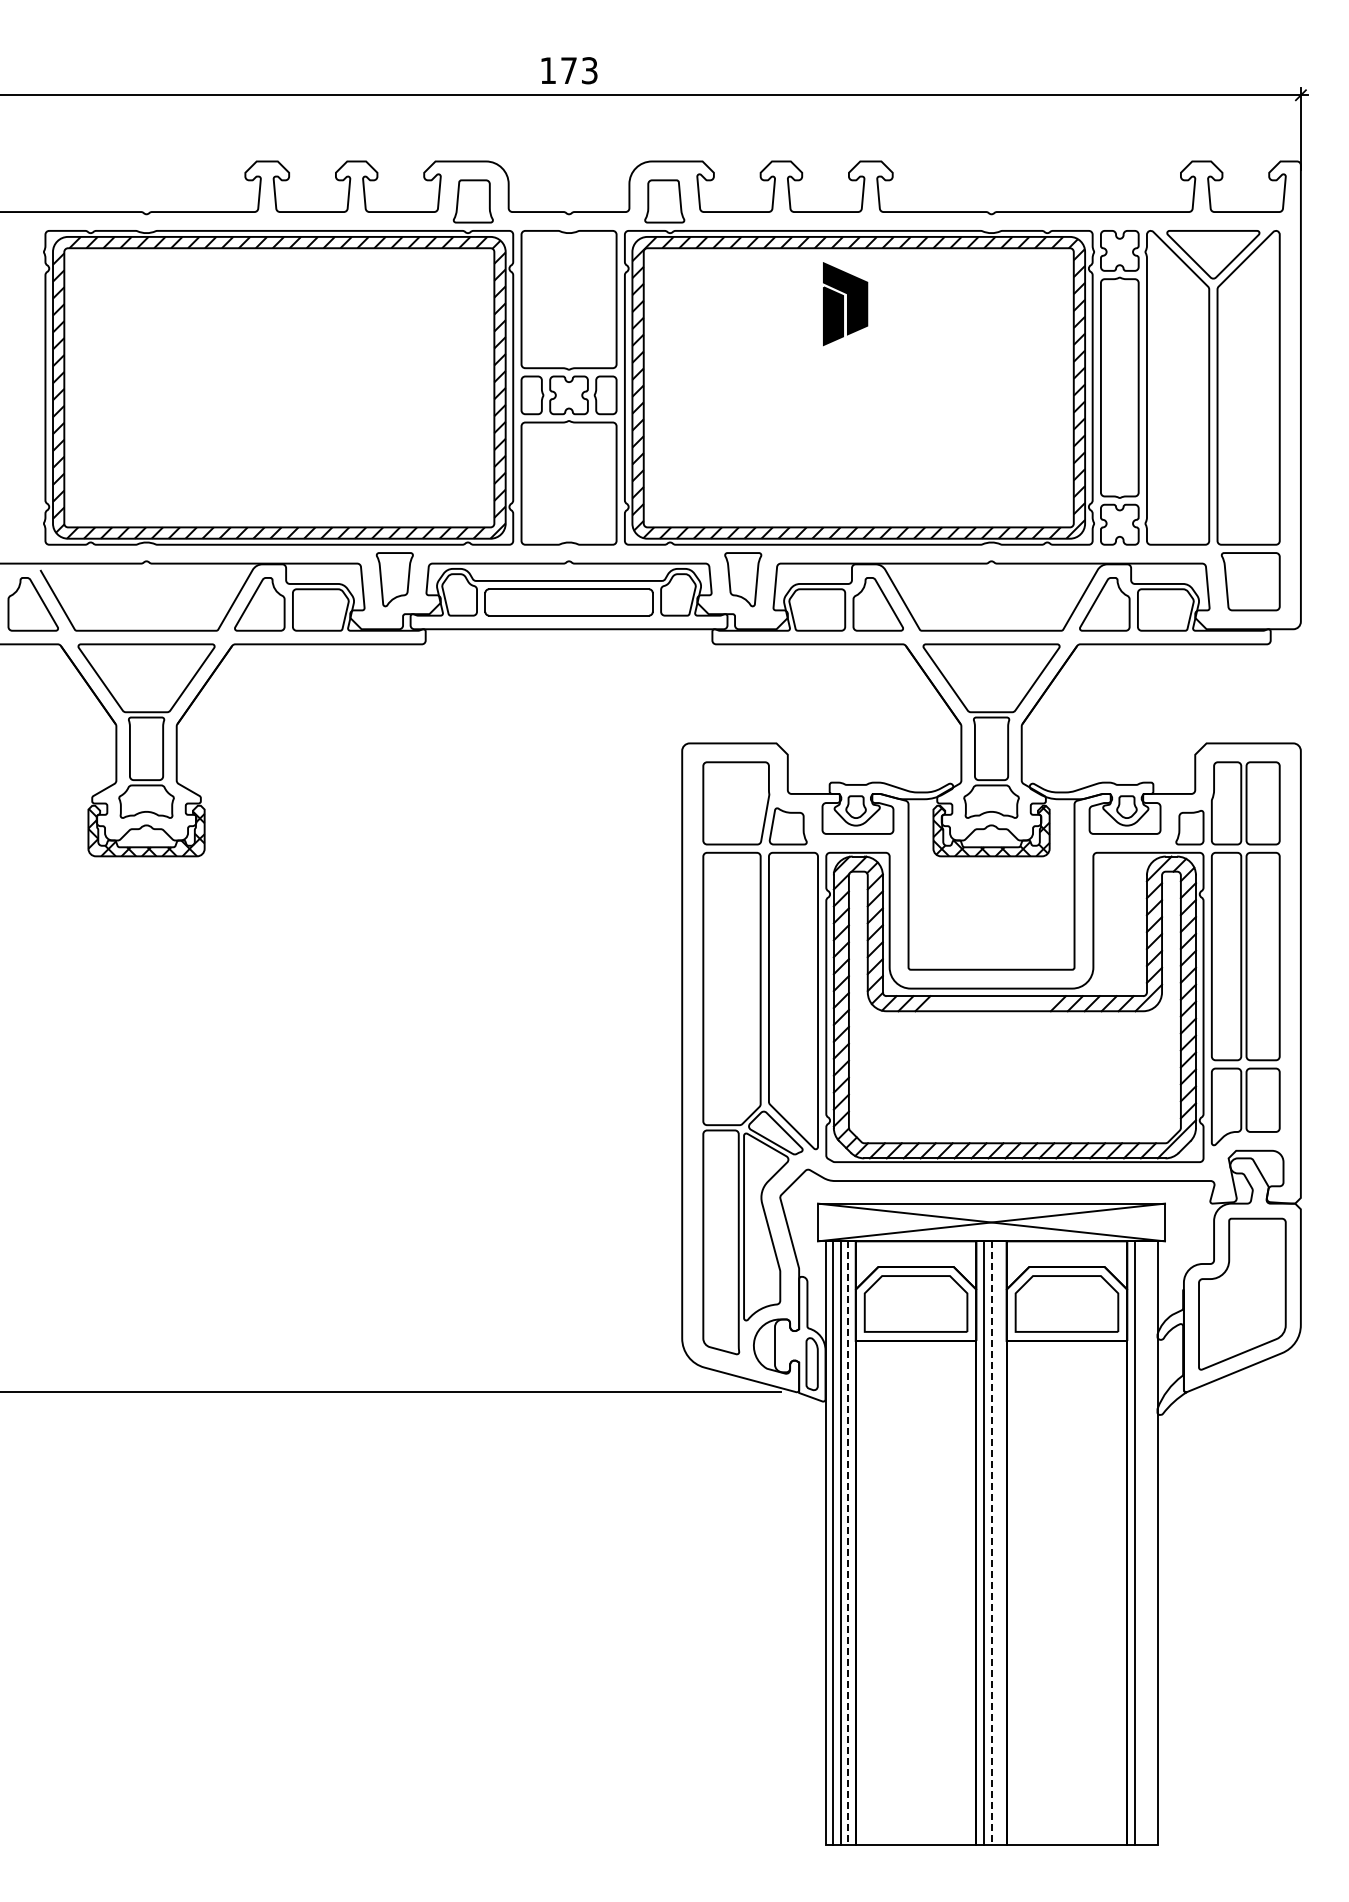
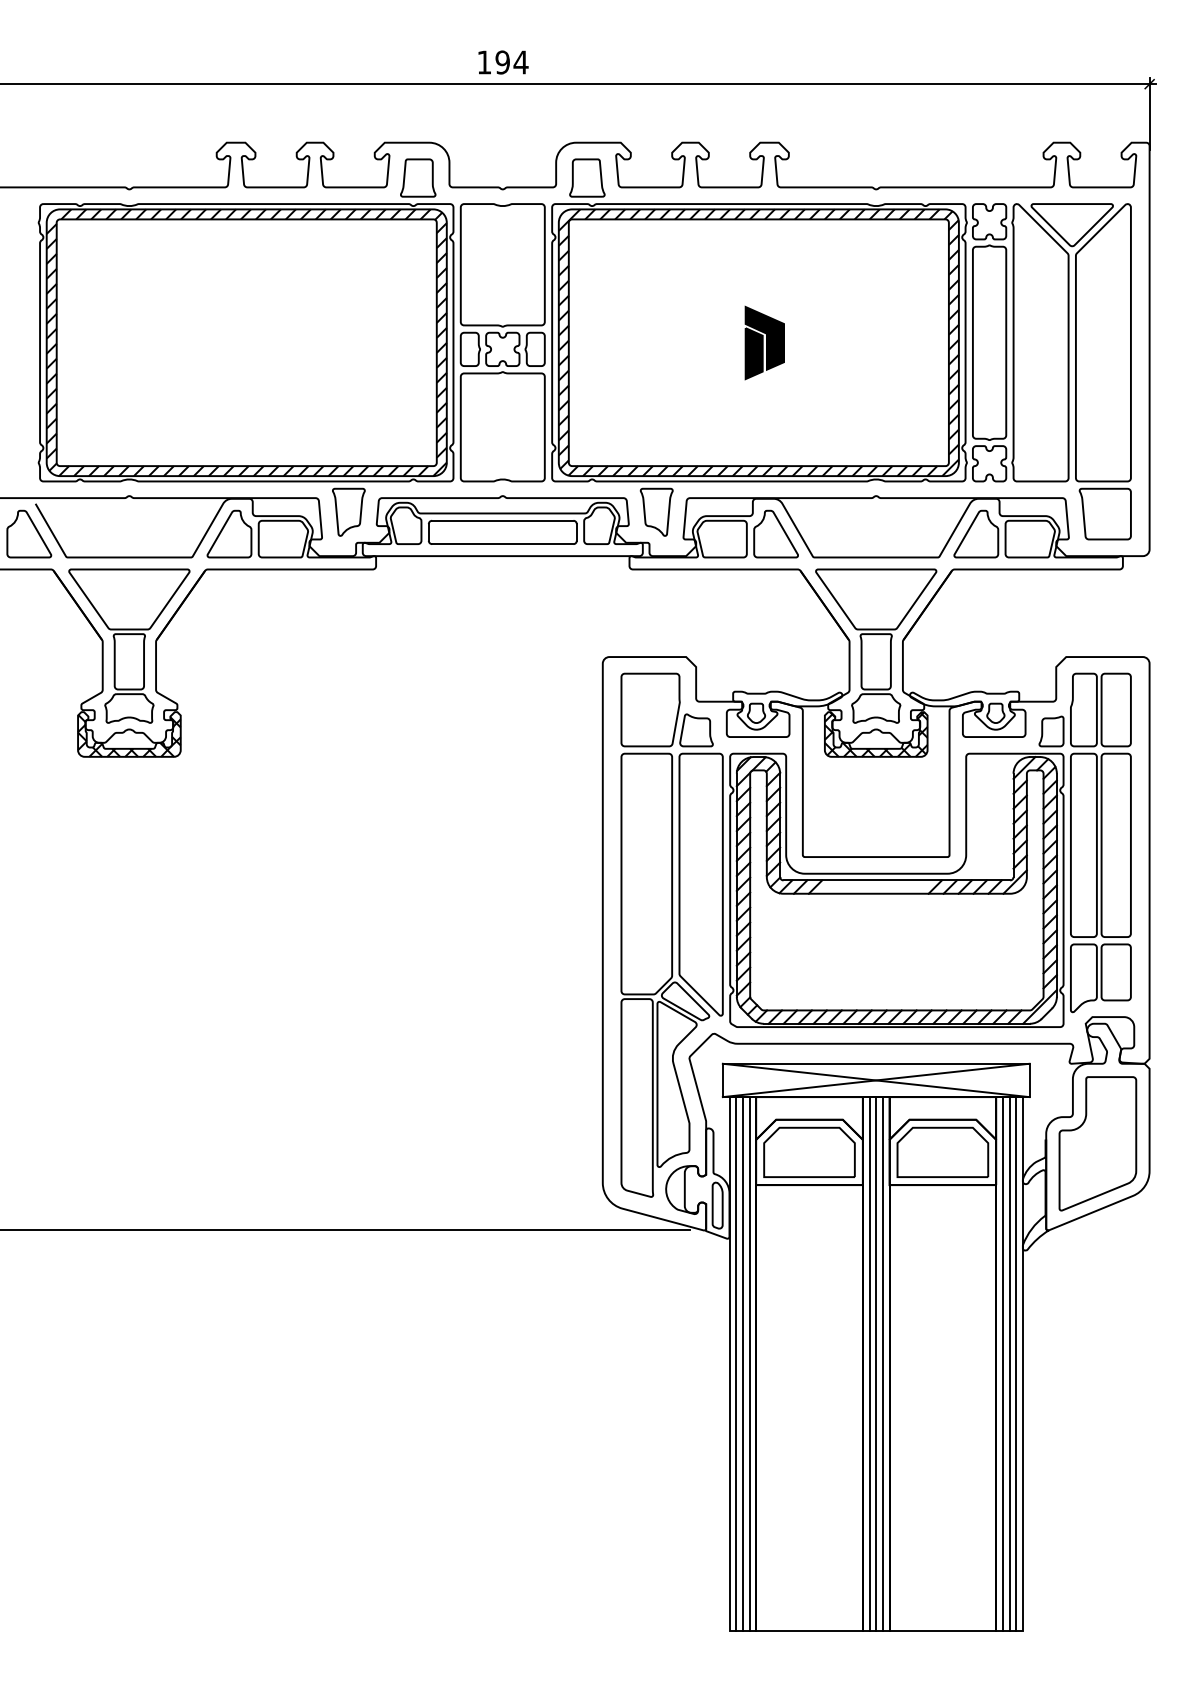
text: (579, 70) -> (512, 62), 173 -> 194
part: (845, 304) -> (764, 343), moved
line: (999, 1542) -> (883, 1363), added
line: (1142, 1542) -> (1009, 1363), added
line: (1149, 1542) -> (1015, 1363), added
line: (848, 1543) -> (749, 1364), dashed -> solid
line: (991, 1543) -> (876, 1364), dashed -> solid

